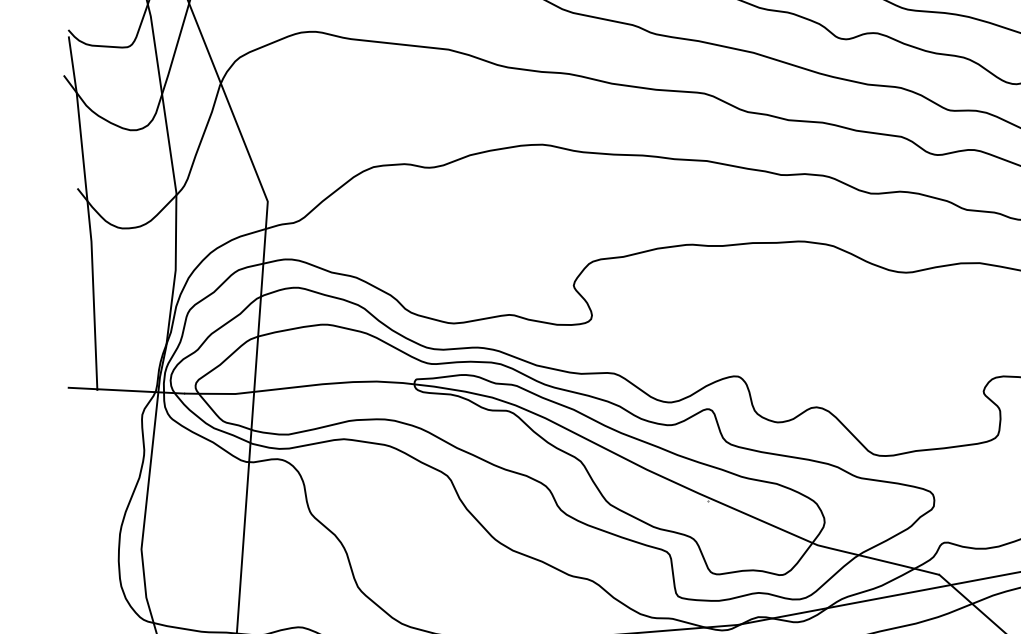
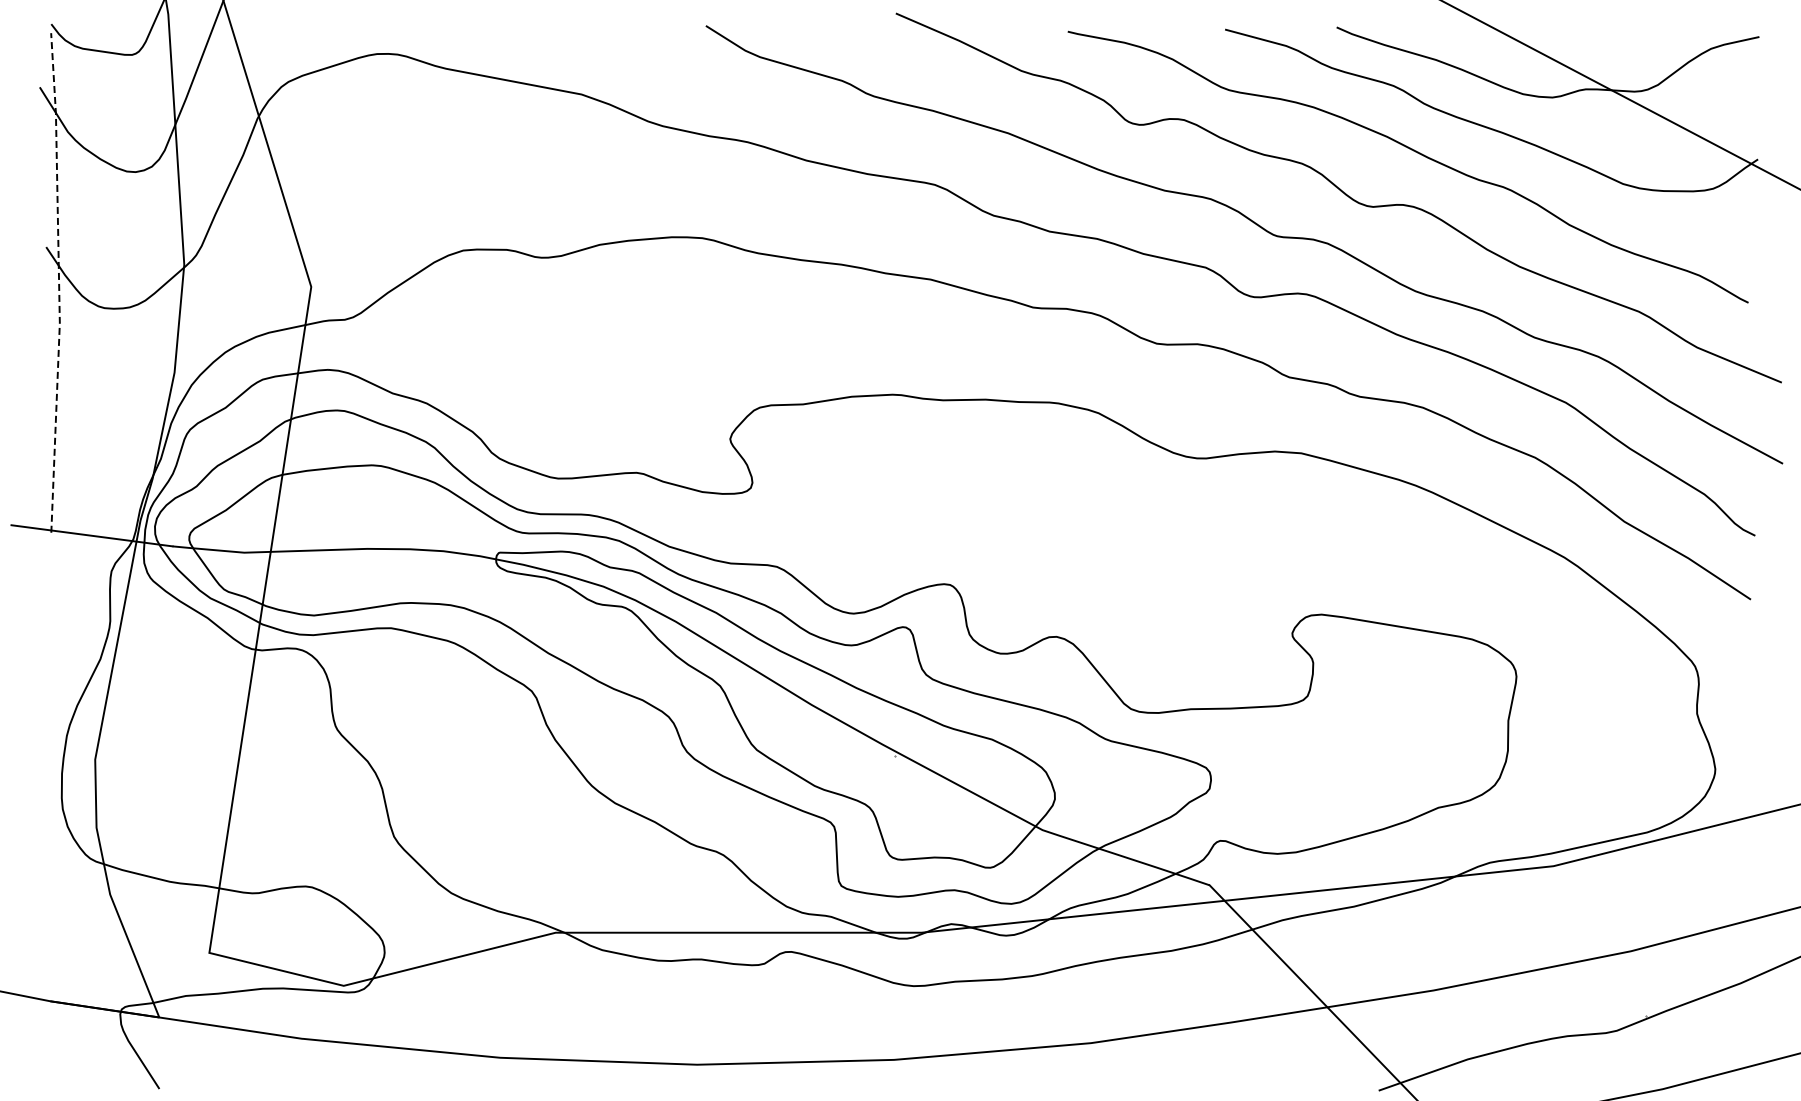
line: (88, 212) -> (59, 282), solid -> dashed

